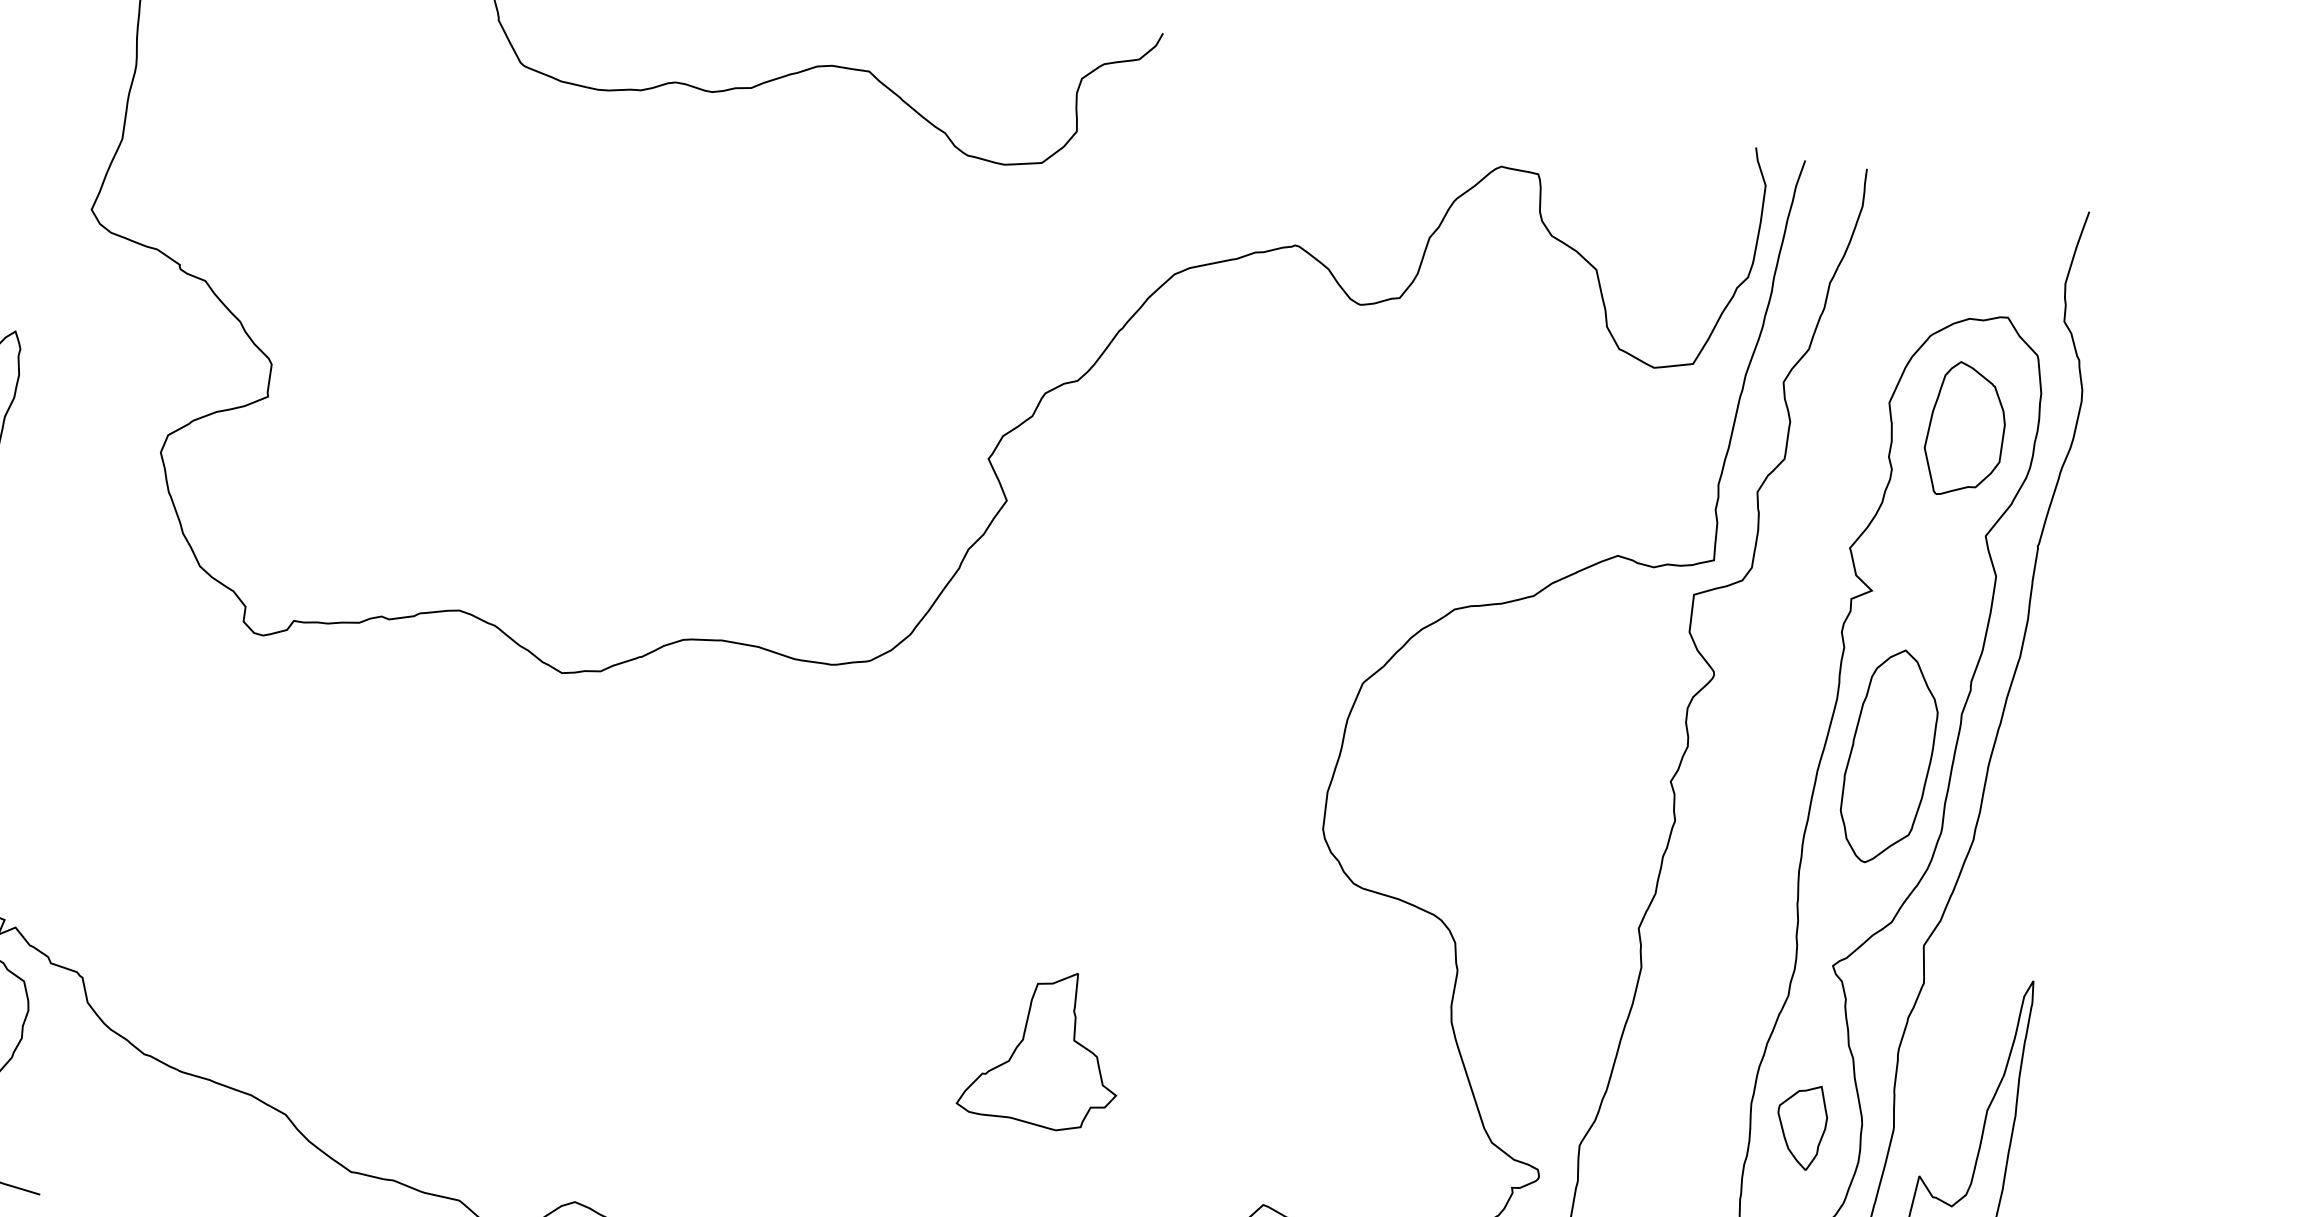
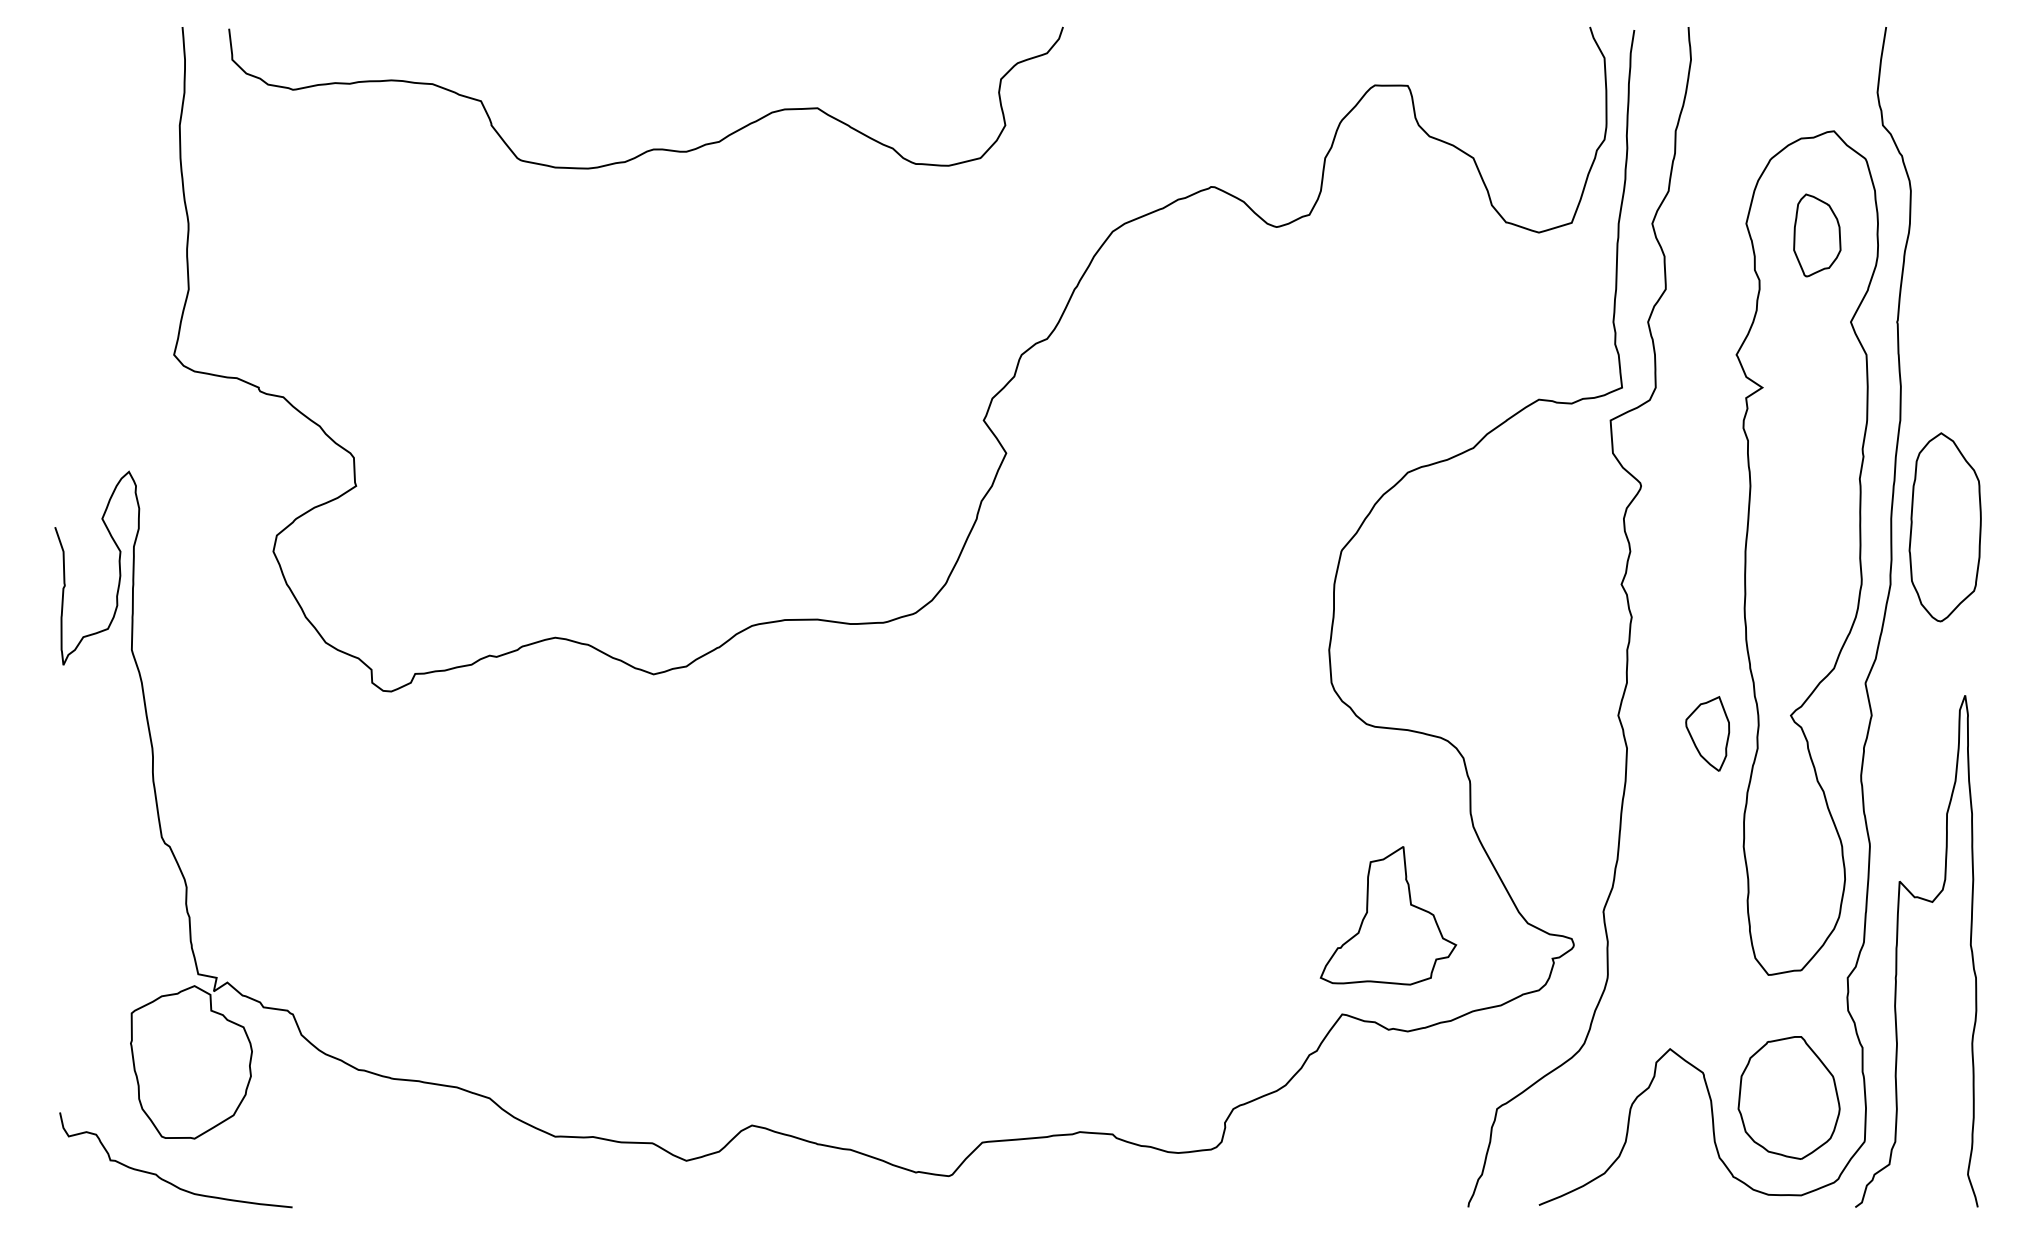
part: (1966, 431) -> (1817, 235), size x0.7
part: (1888, 757) -> (1944, 527), moved
part: (1046, 1047) -> (1388, 915), moved
part: (1800, 1125) -> (1707, 733), moved

